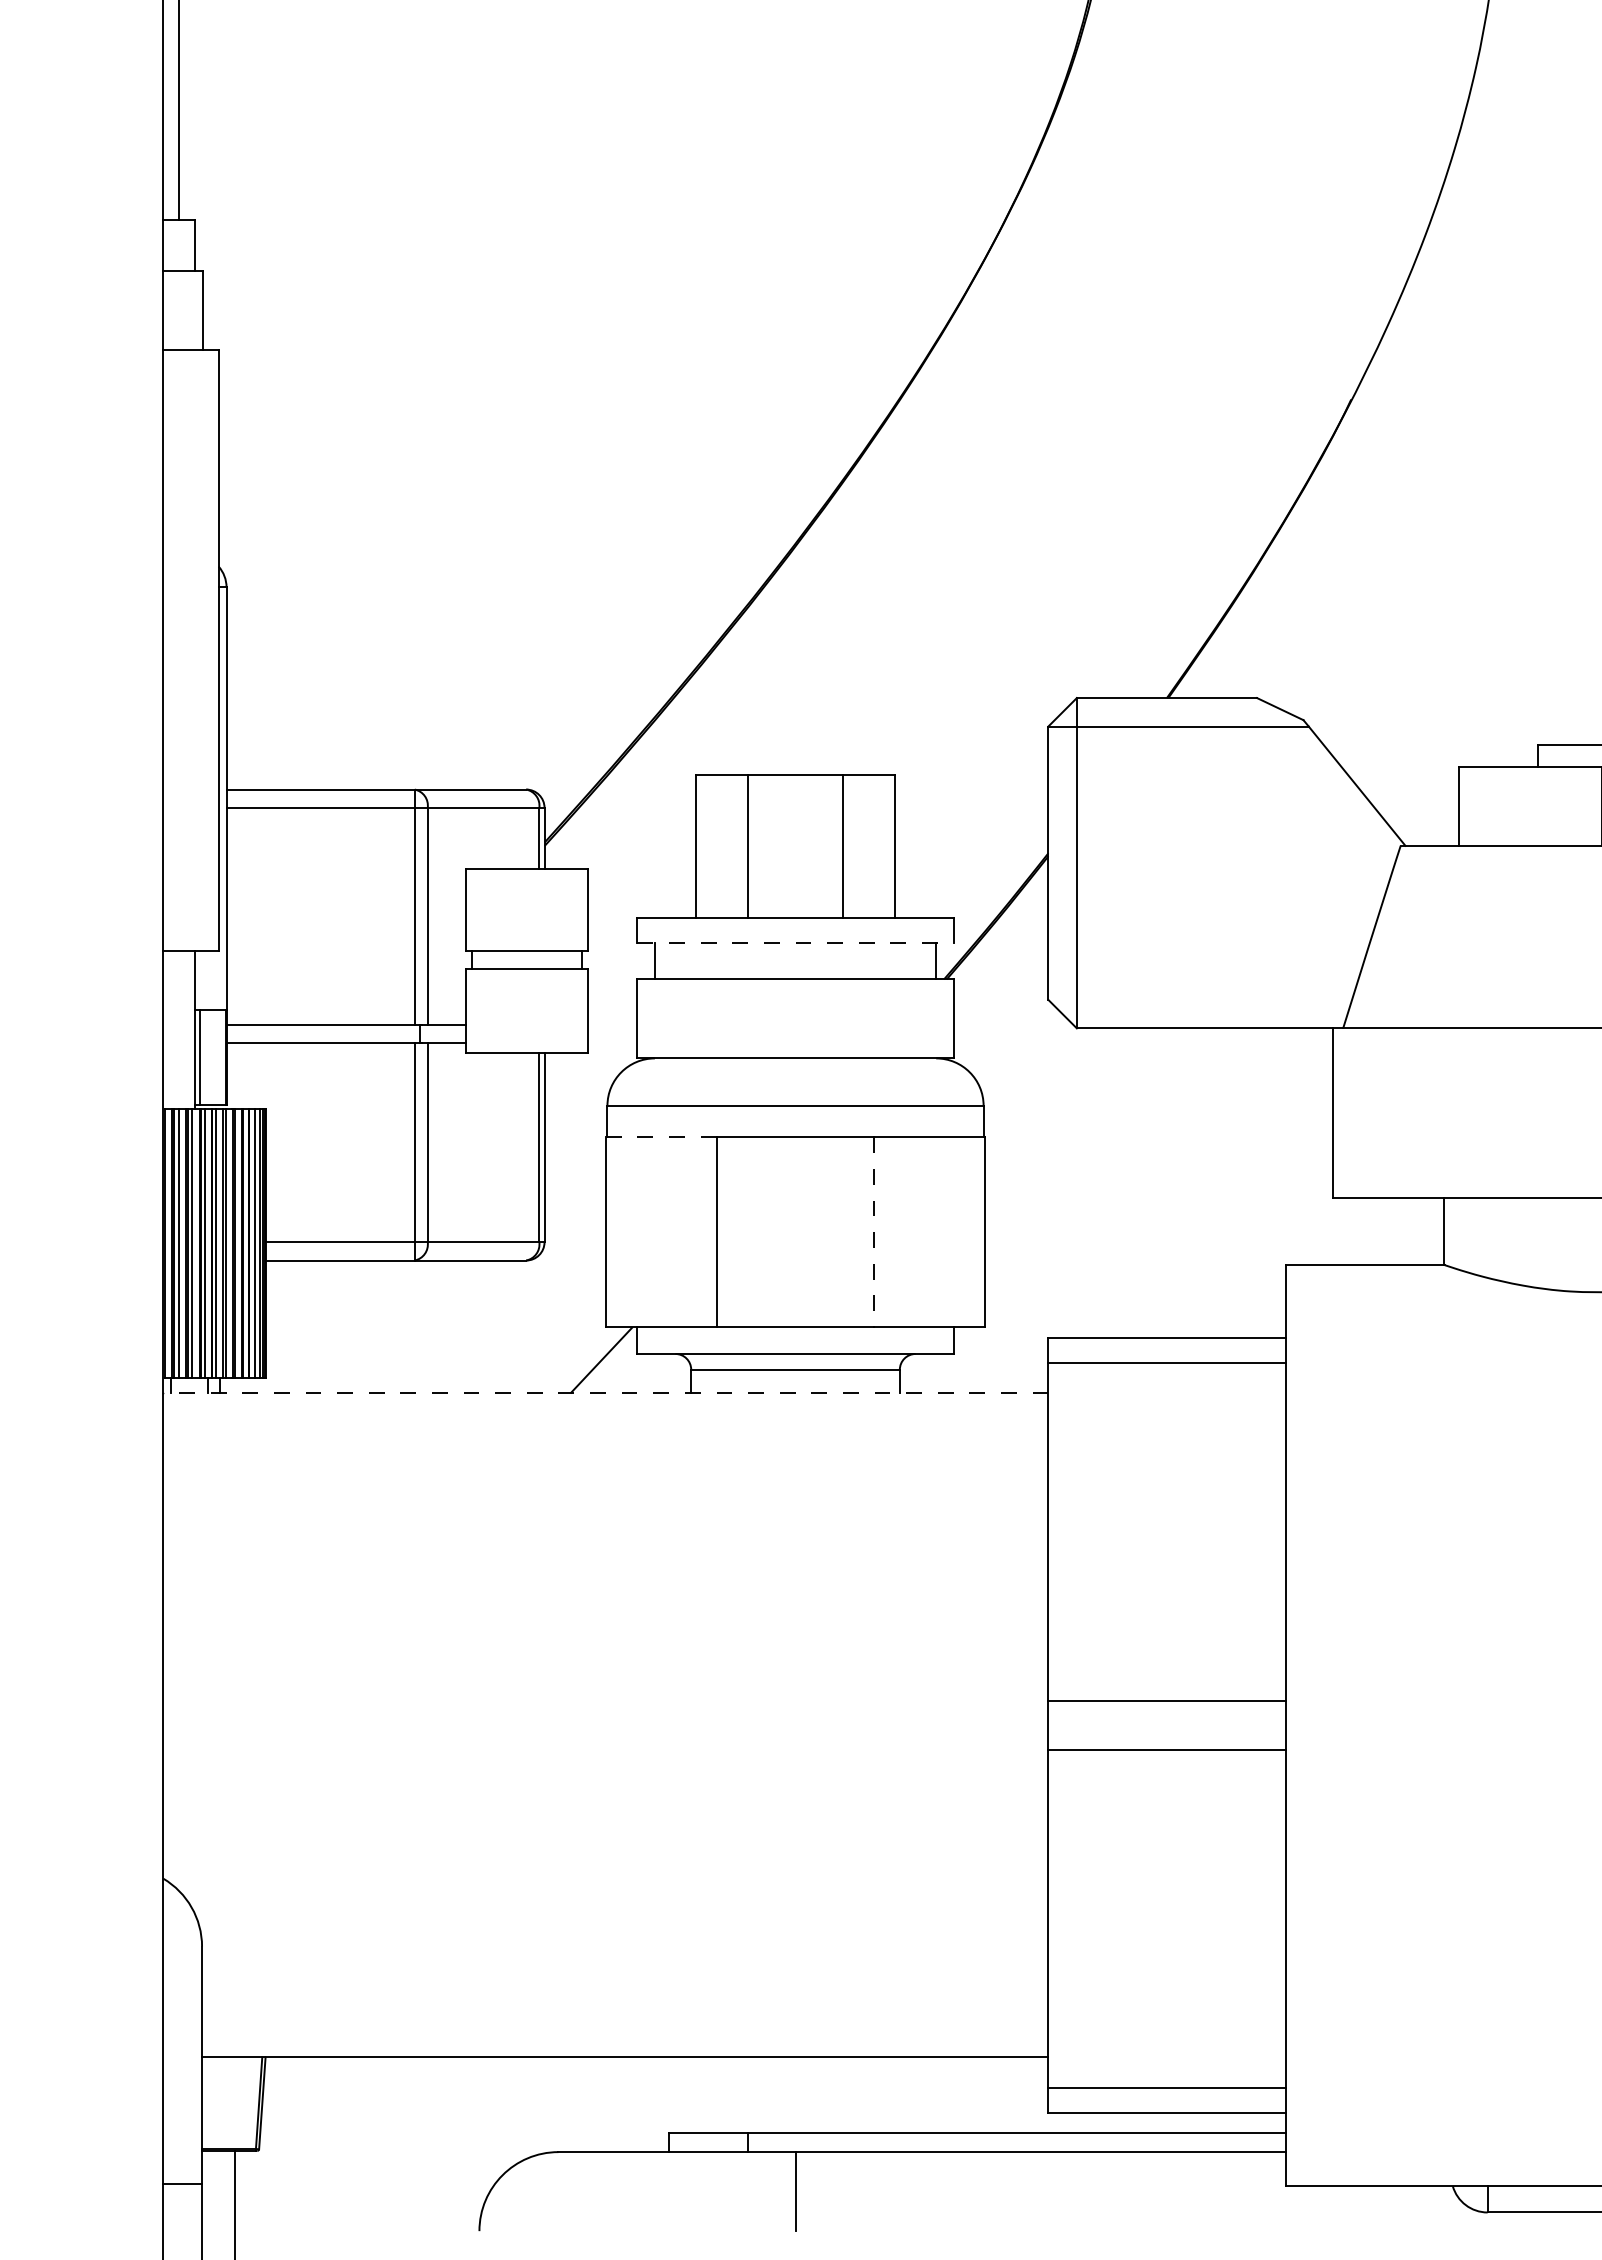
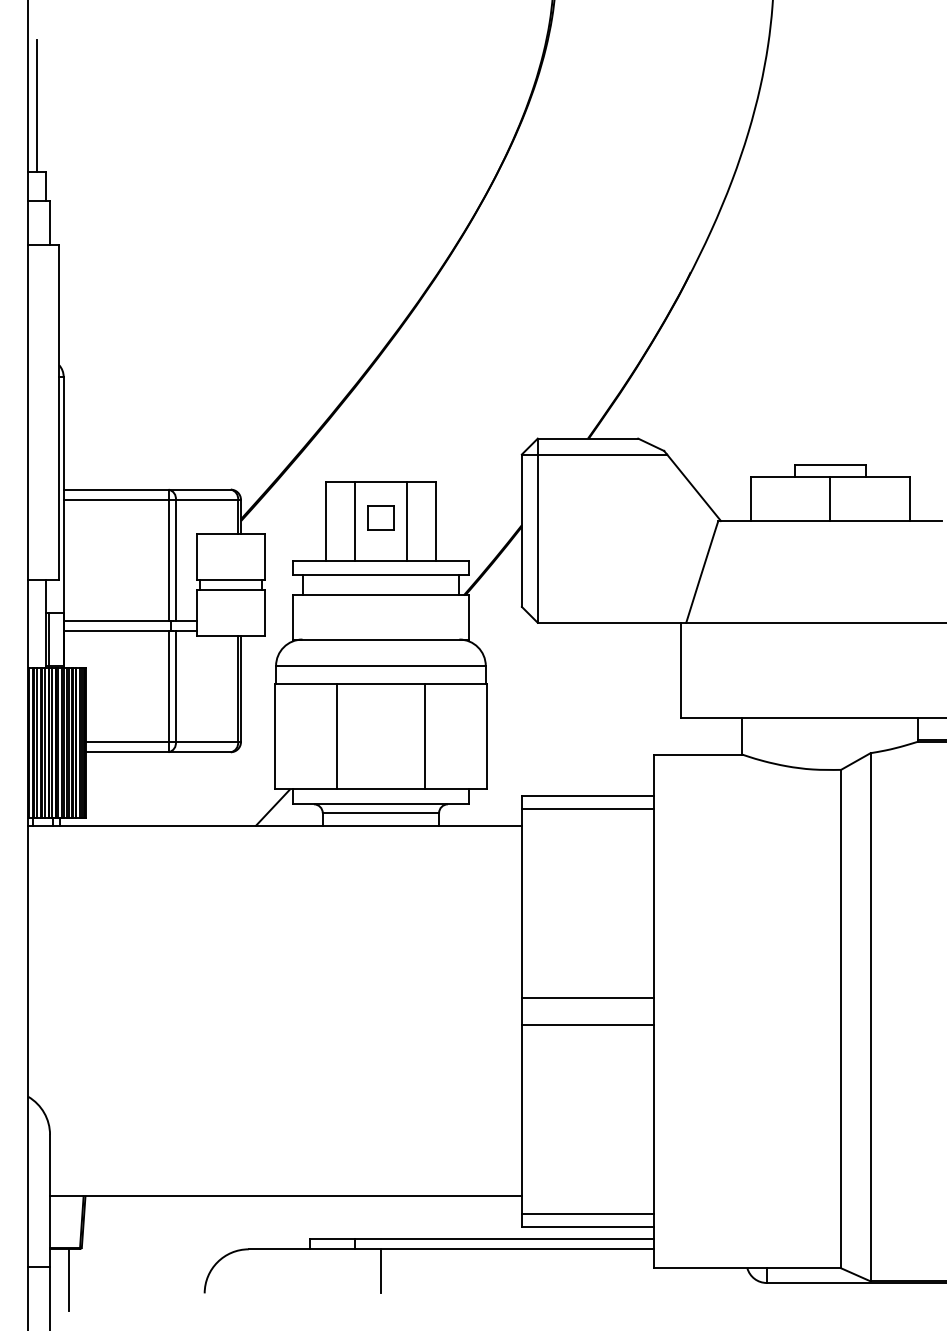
part: (794, 839) -> (380, 517), added
line: (796, 943) -> (381, 575), dashed -> solid
line: (662, 1137) -> (306, 683), dashed -> solid
line: (873, 1232) -> (424, 736), dashed -> solid
line: (606, 1393) -> (275, 826), dashed -> solid

